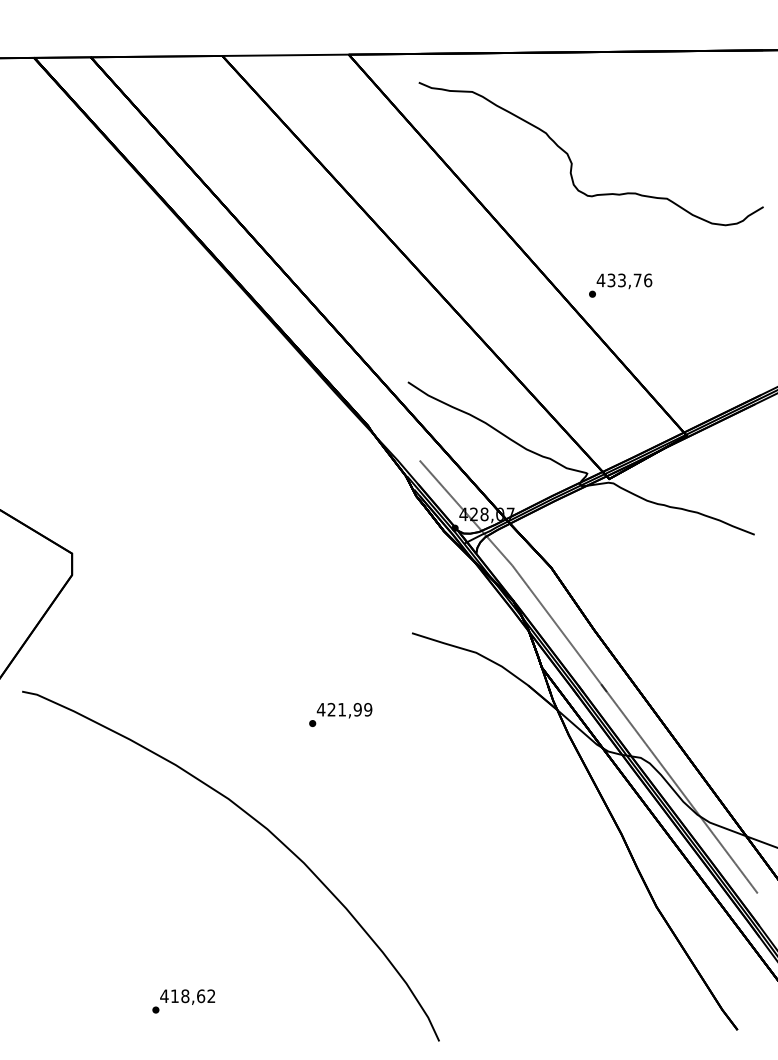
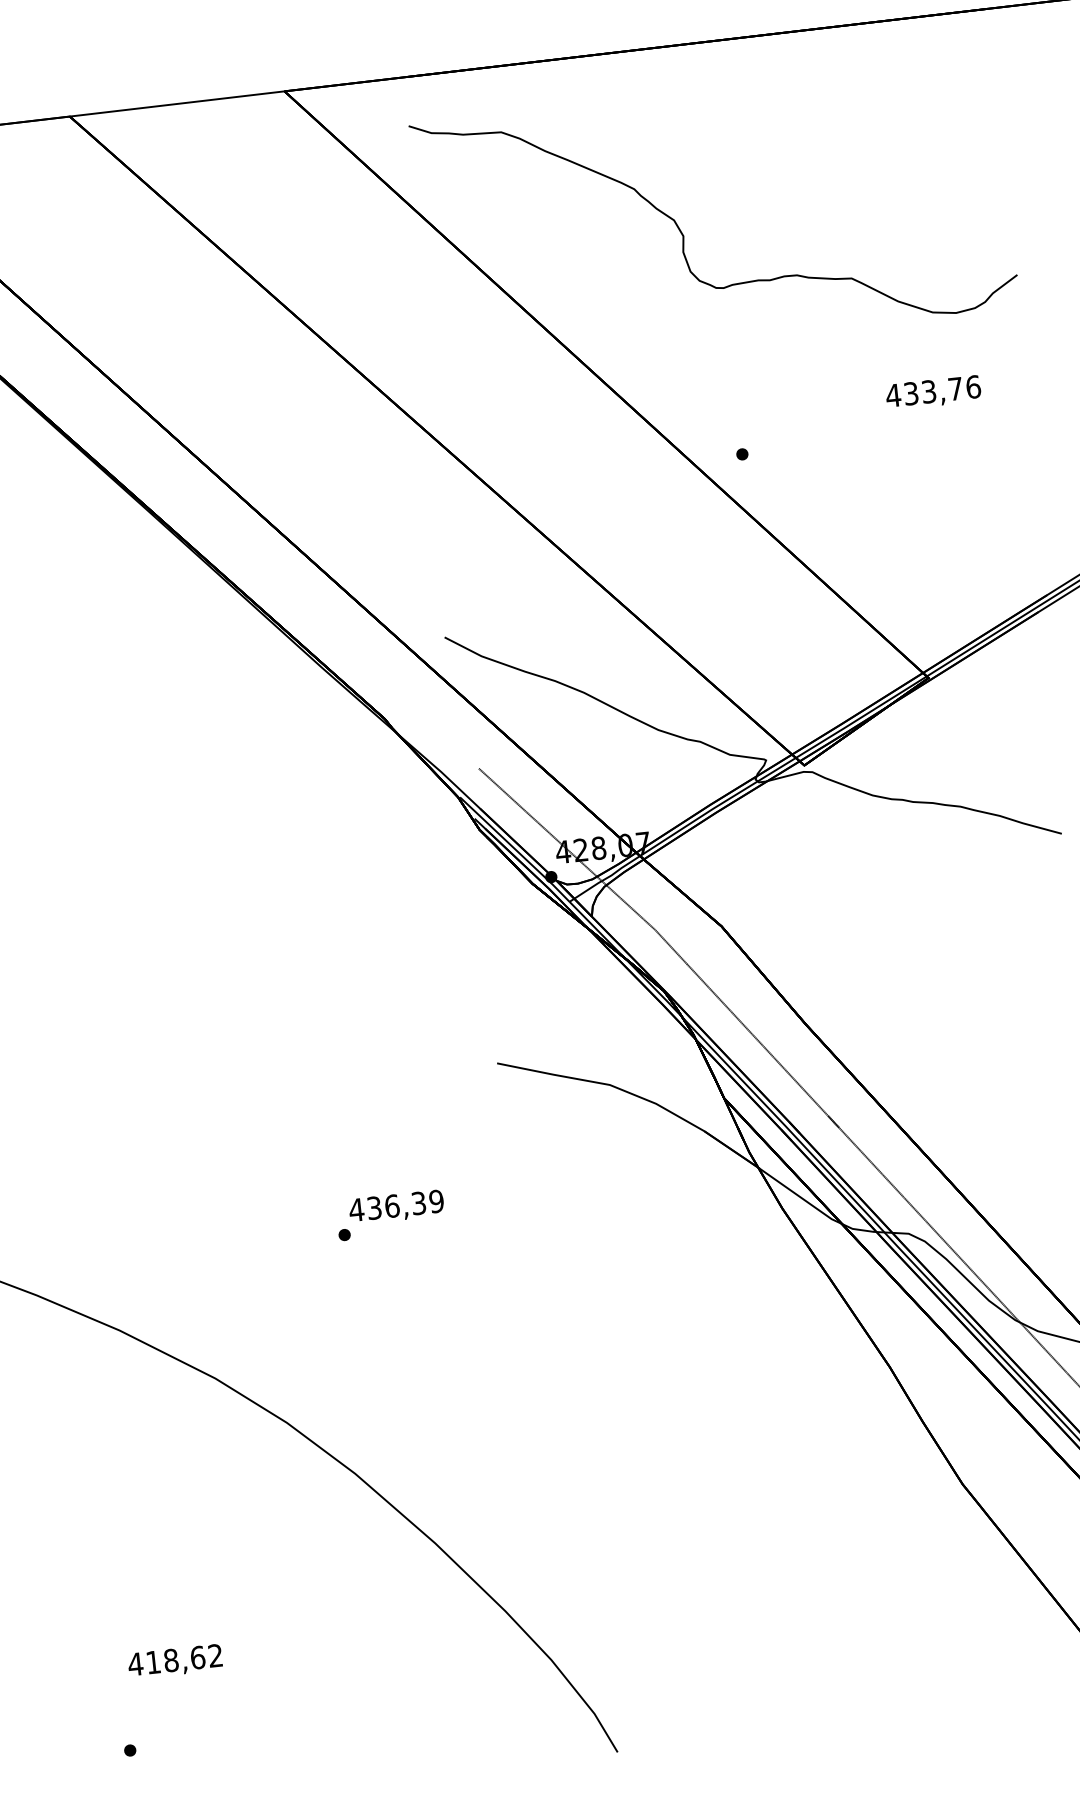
text: (624, 281) -> (933, 393), moved
text: (344, 709) -> (396, 1205), 421,99 -> 436,39
text: (187, 996) -> (174, 1660), moved

